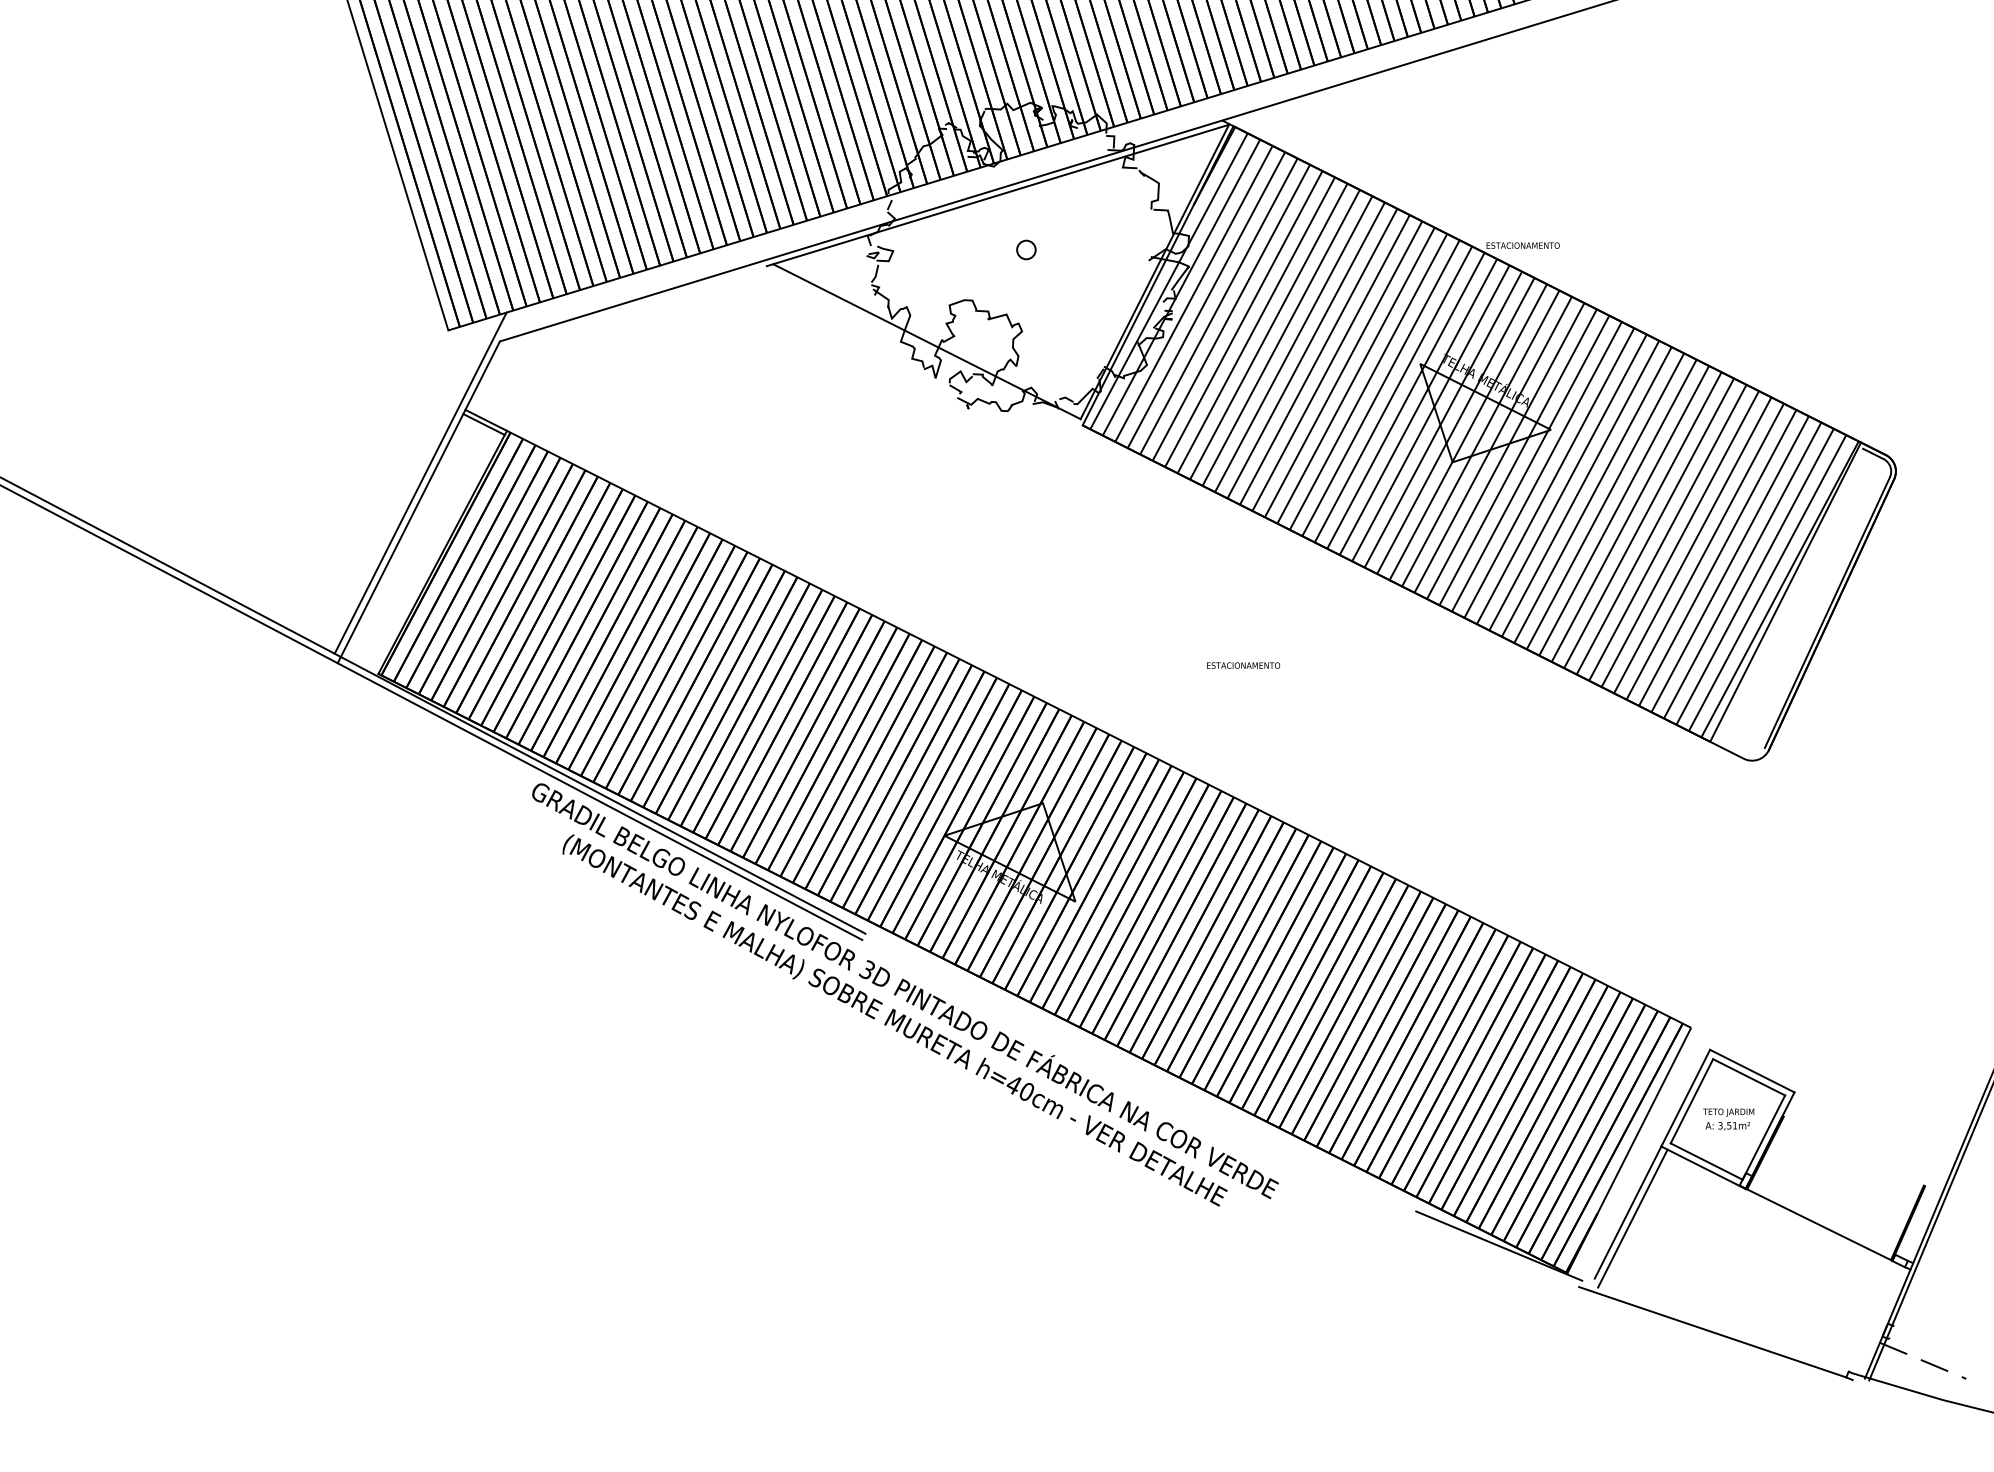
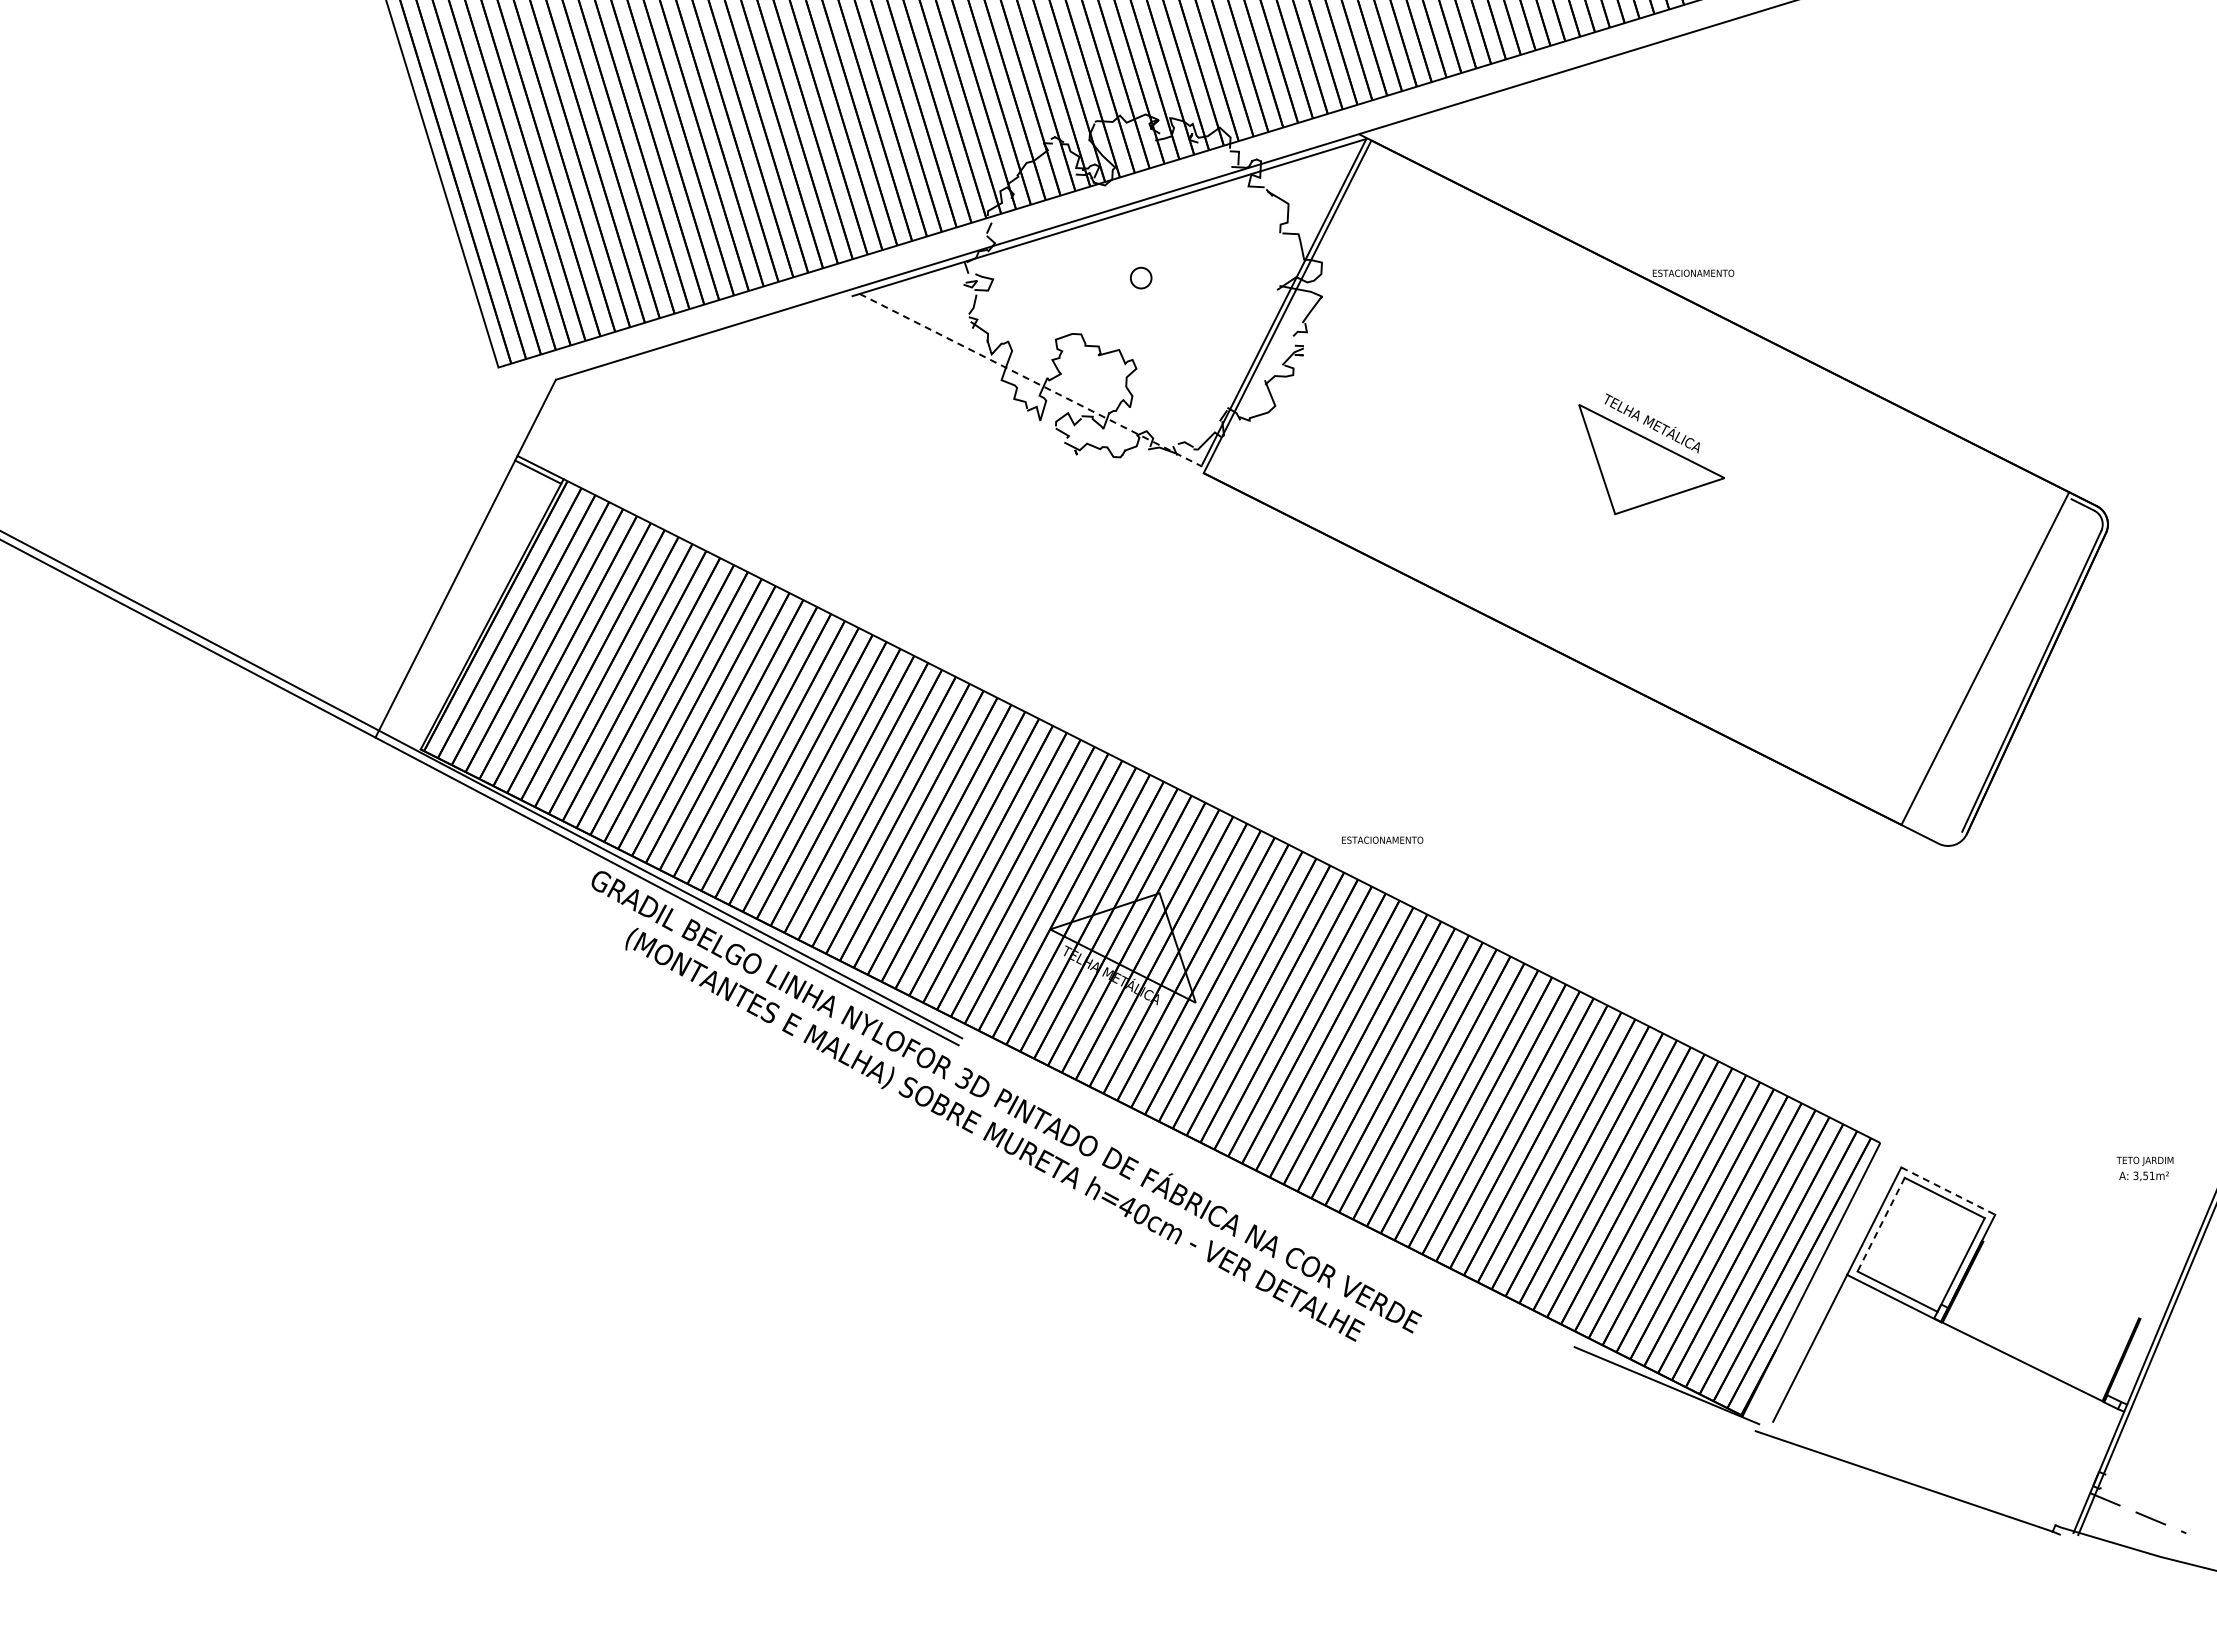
line: (927, 342) -> (1031, 380), solid -> dashed
hatch: (1474, 432) -> (1639, 480), removed
line: (420, 483) -> (467, 537), removed
text: (1243, 664) -> (1382, 839), moved
line: (1752, 1071) -> (1948, 1191), solid -> dashed
line: (1691, 1102) -> (1880, 1225), solid -> dashed
text: (1728, 1119) -> (2144, 1168), moved
line: (1632, 1218) -> (1815, 1354), removed

